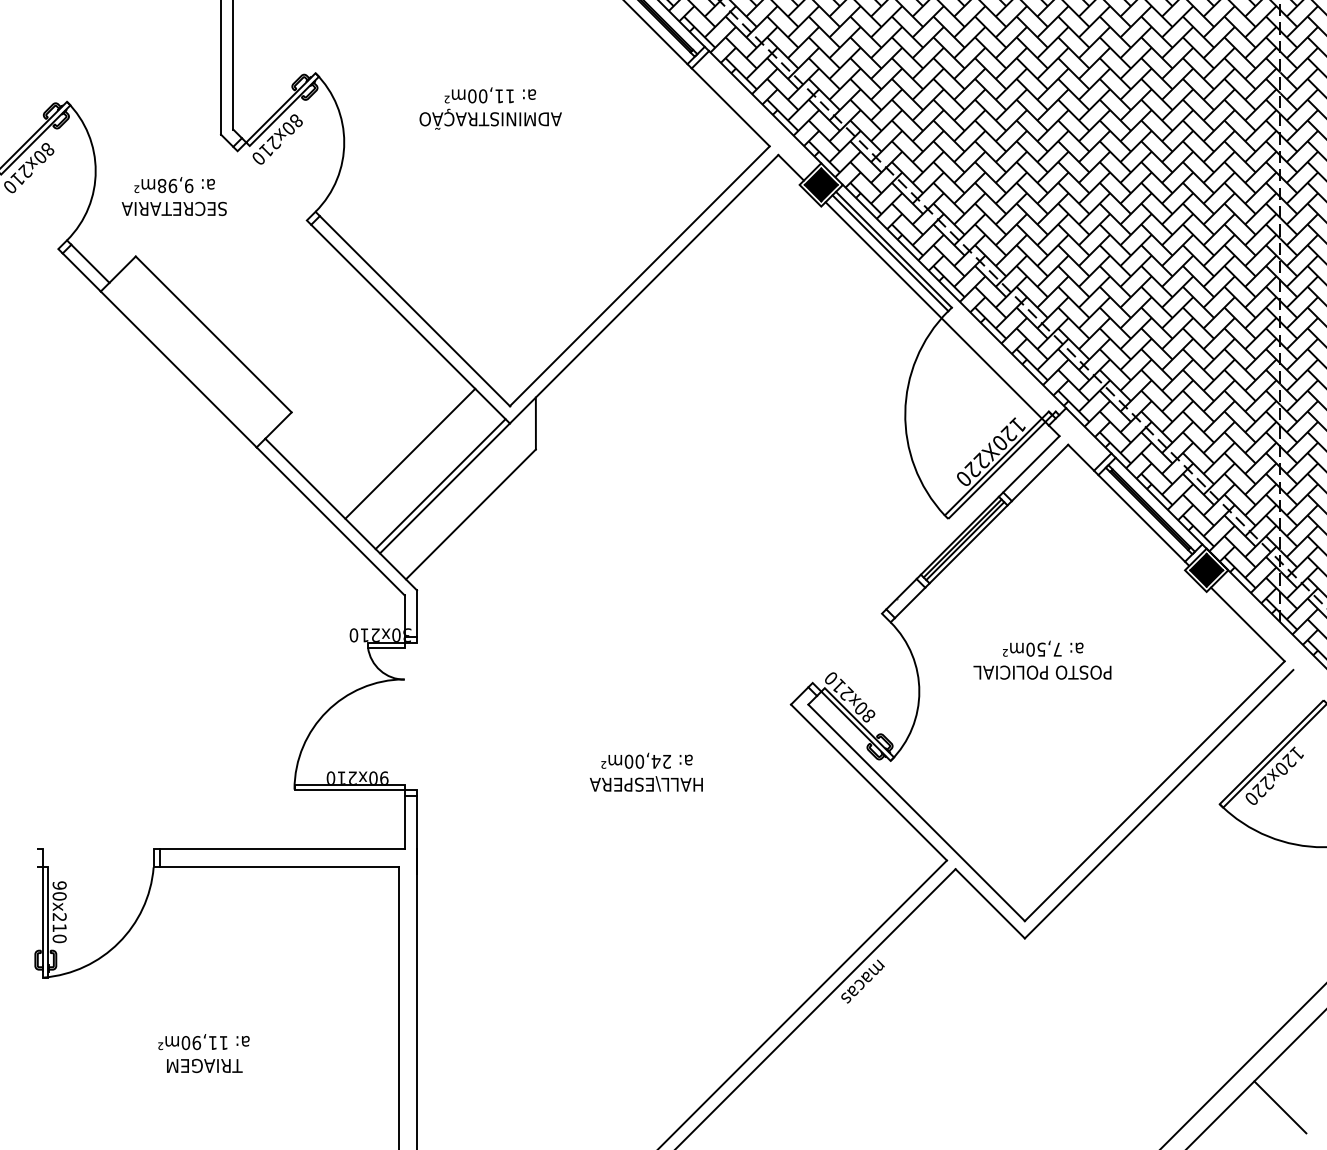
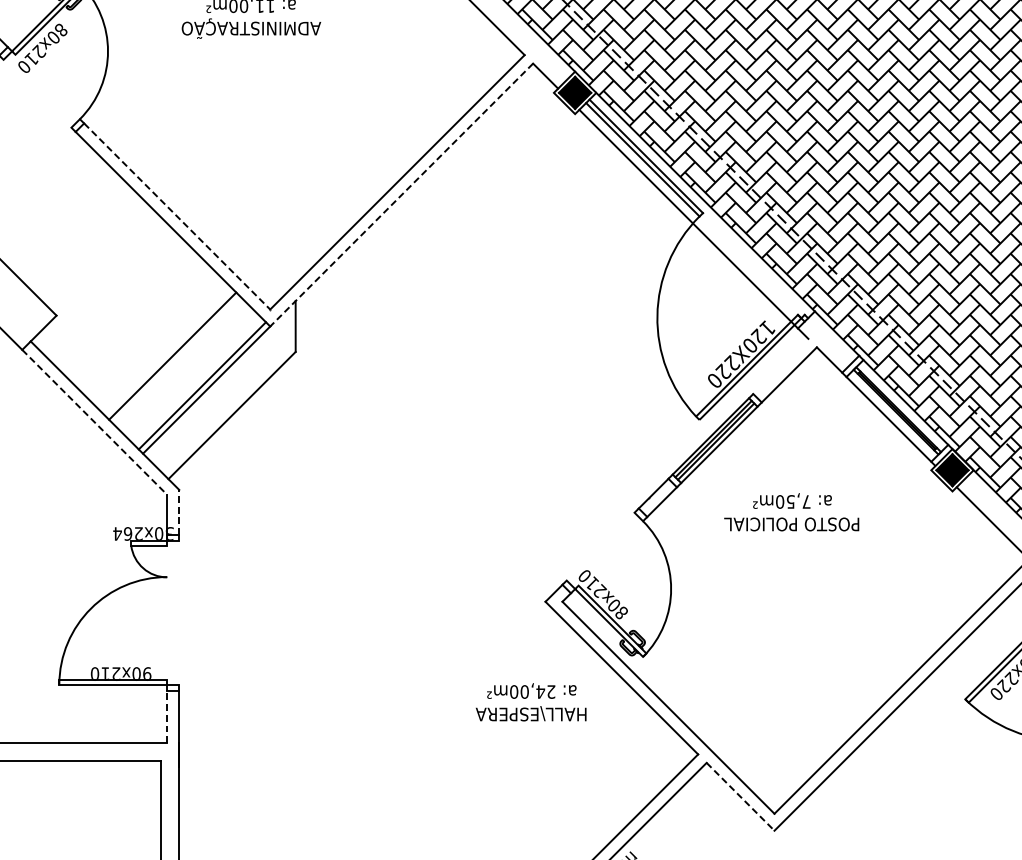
line: (644, 289) -> (402, 195), solid -> dashed
line: (415, 311) -> (177, 216), solid -> dashed
line: (1031, 464) -> (780, 366), removed
line: (330, 521) -> (94, 422), solid -> dashed
line: (417, 612) -> (179, 511), solid -> dashed
text: (358, 635) -> (121, 534), 30x210 -> 30x264
text: (1042, 659) -> (791, 511), moved
text: (646, 771) -> (531, 701), moved
line: (404, 822) -> (167, 717), solid -> dashed
line: (990, 903) -> (740, 796), solid -> dashed

